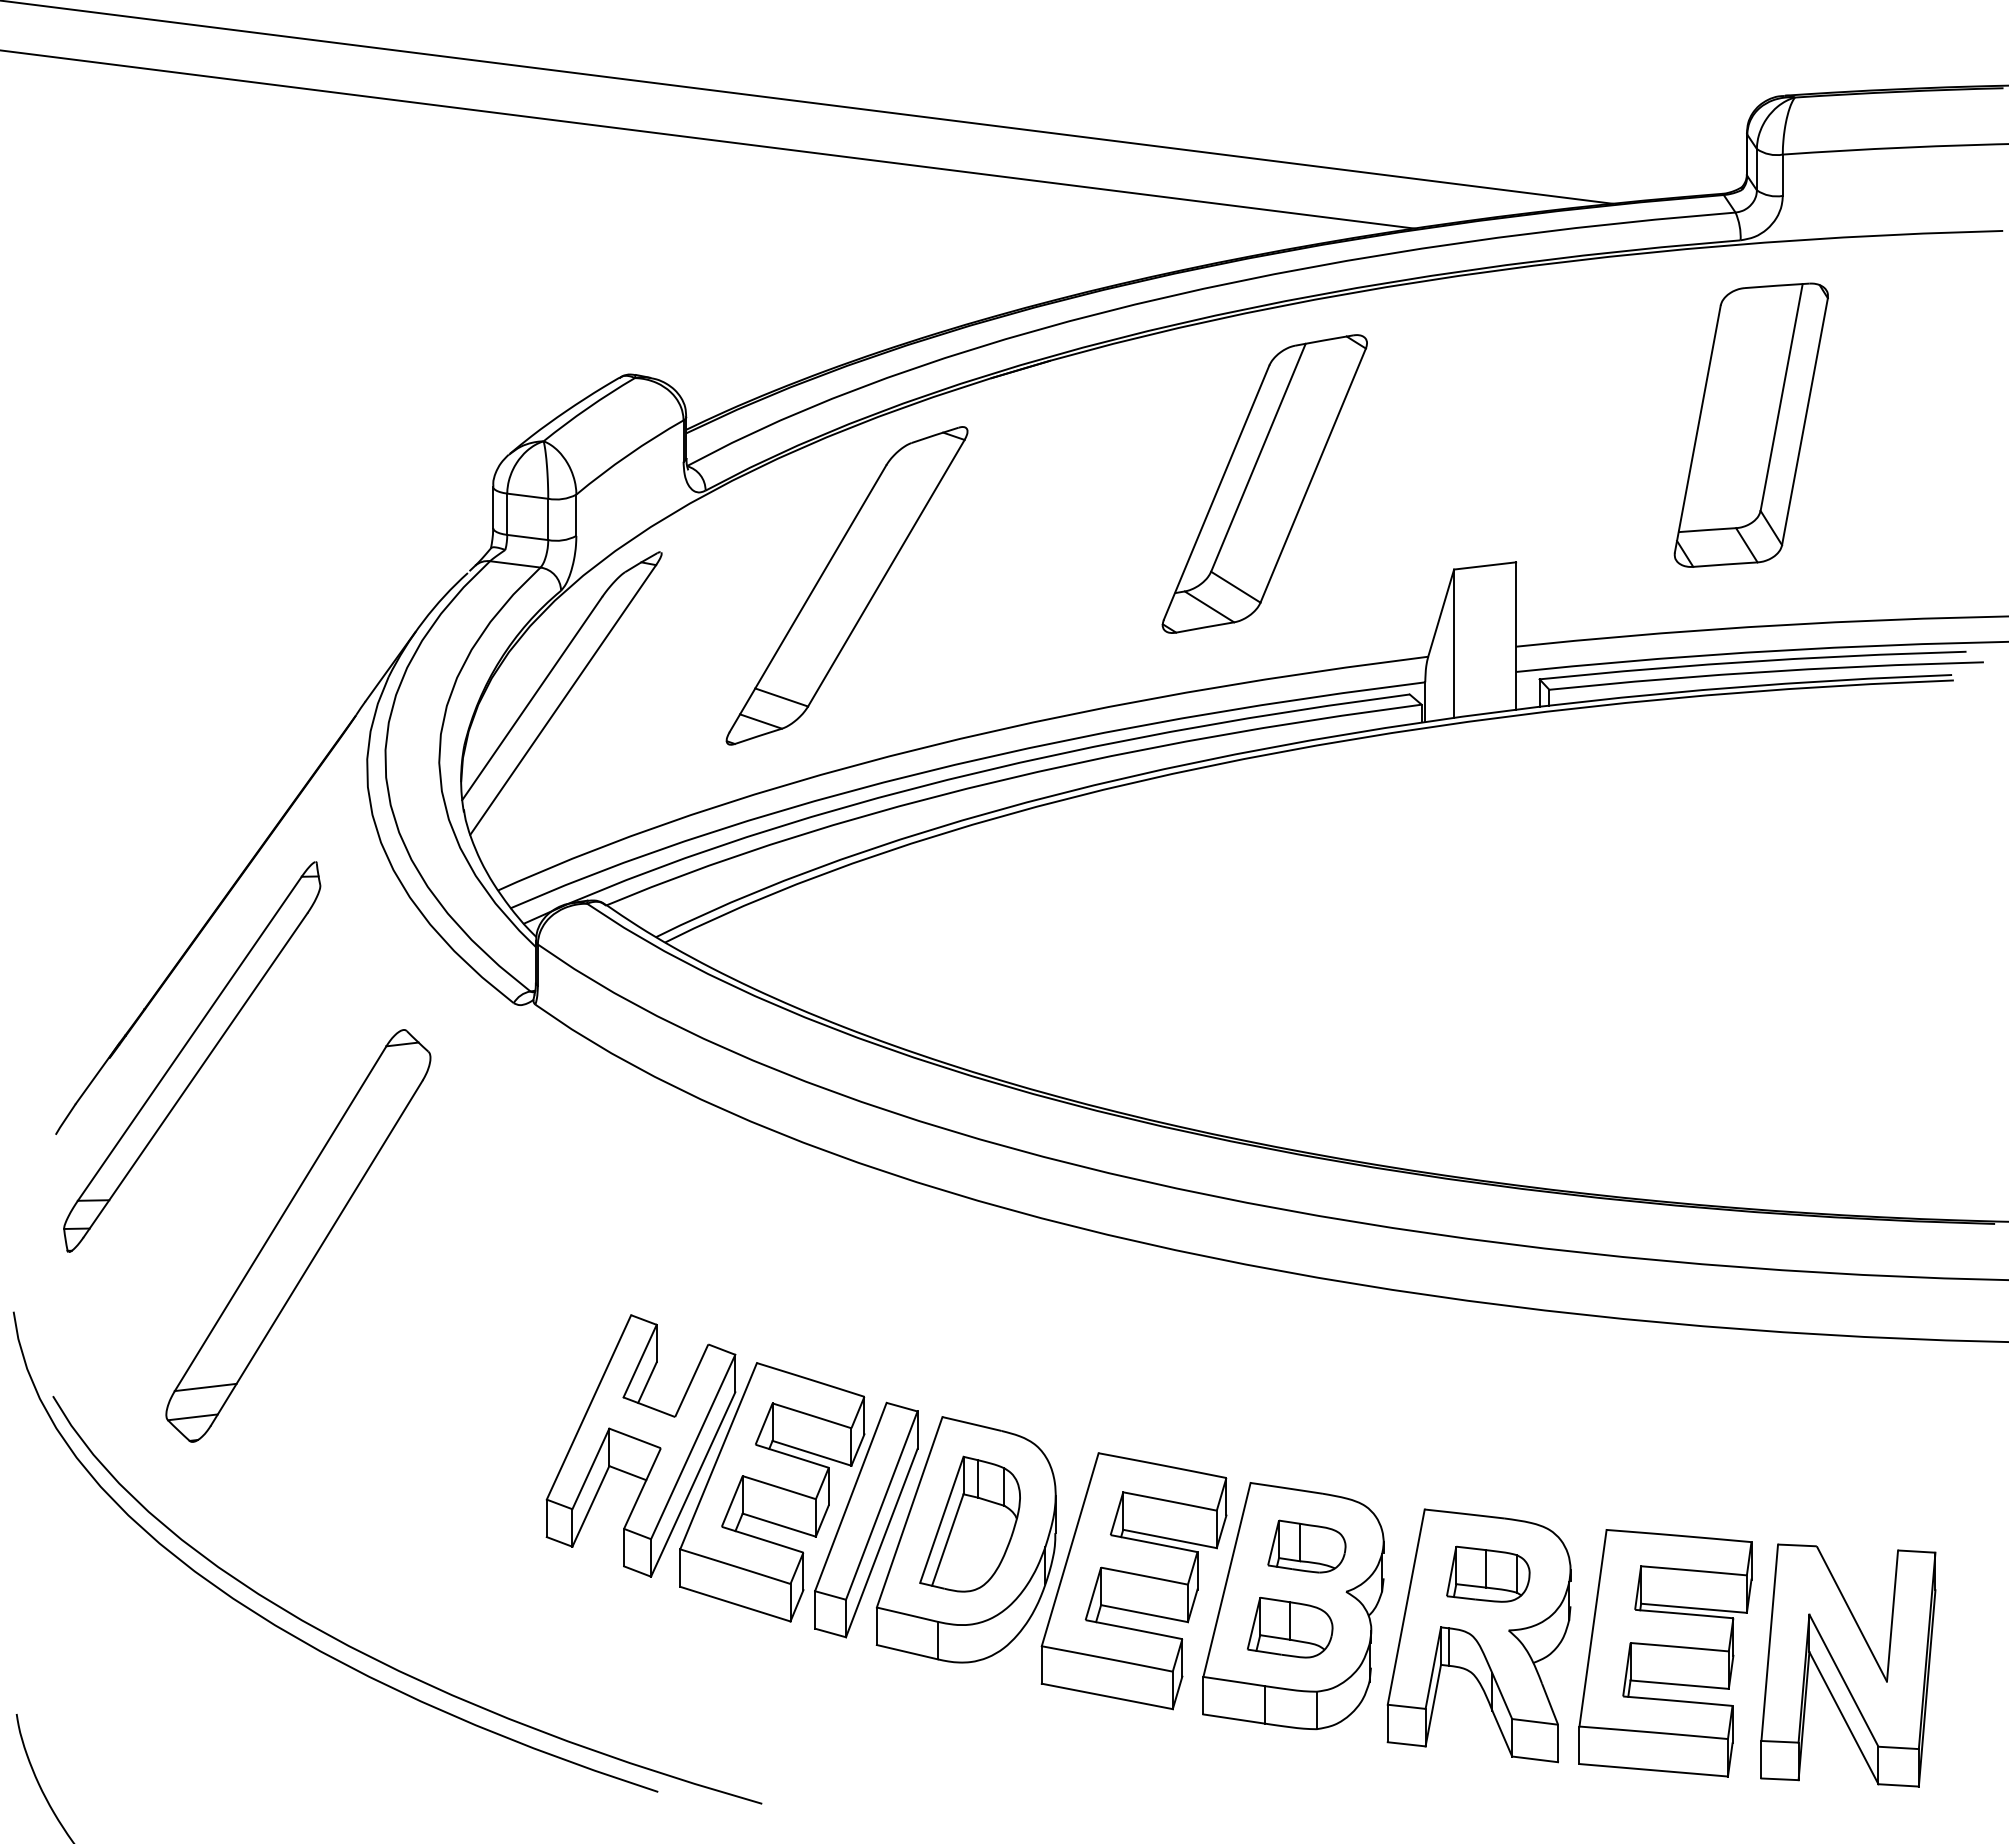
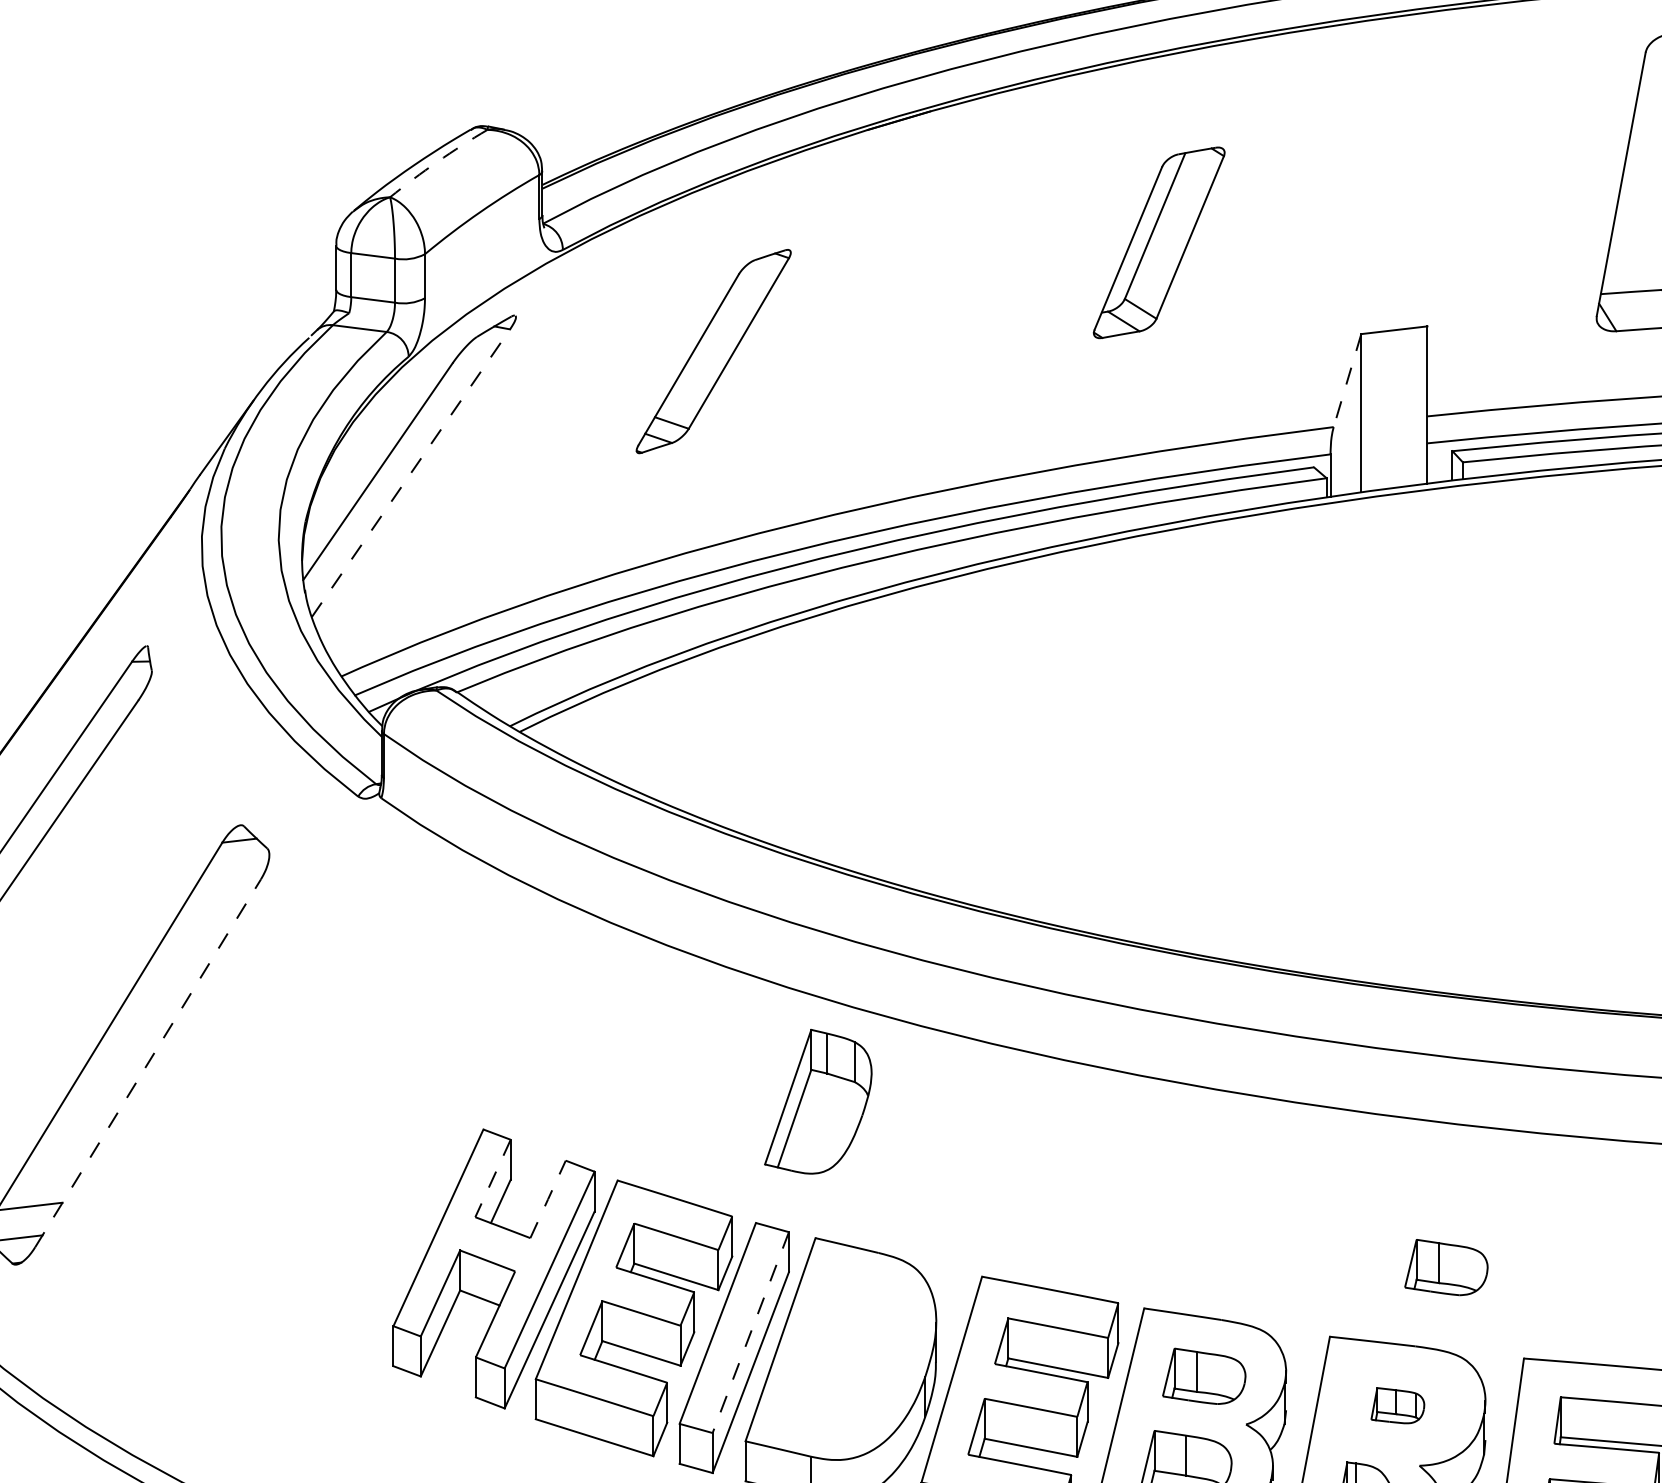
arc: (588, 408) -> (437, 162), solid -> dashed
part: (1264, 483) -> (1159, 242), size x0.6
part: (846, 585) -> (713, 351), size x0.6
line: (1441, 613) -> (1347, 380), solid -> dashed
line: (563, 699) -> (411, 472), solid -> dashed
line: (317, 1252) -> (148, 1062), solid -> dashed
line: (640, 1361) -> (493, 1178), solid -> dashed
line: (691, 1380) -> (547, 1199), solid -> dashed
part: (1533, 1444) -> (1445, 1267), added
line: (881, 1505) -> (750, 1332), solid -> dashed
part: (969, 1523) -> (817, 1100), moved
part: (1488, 1573) -> (1397, 1405), size x0.6

